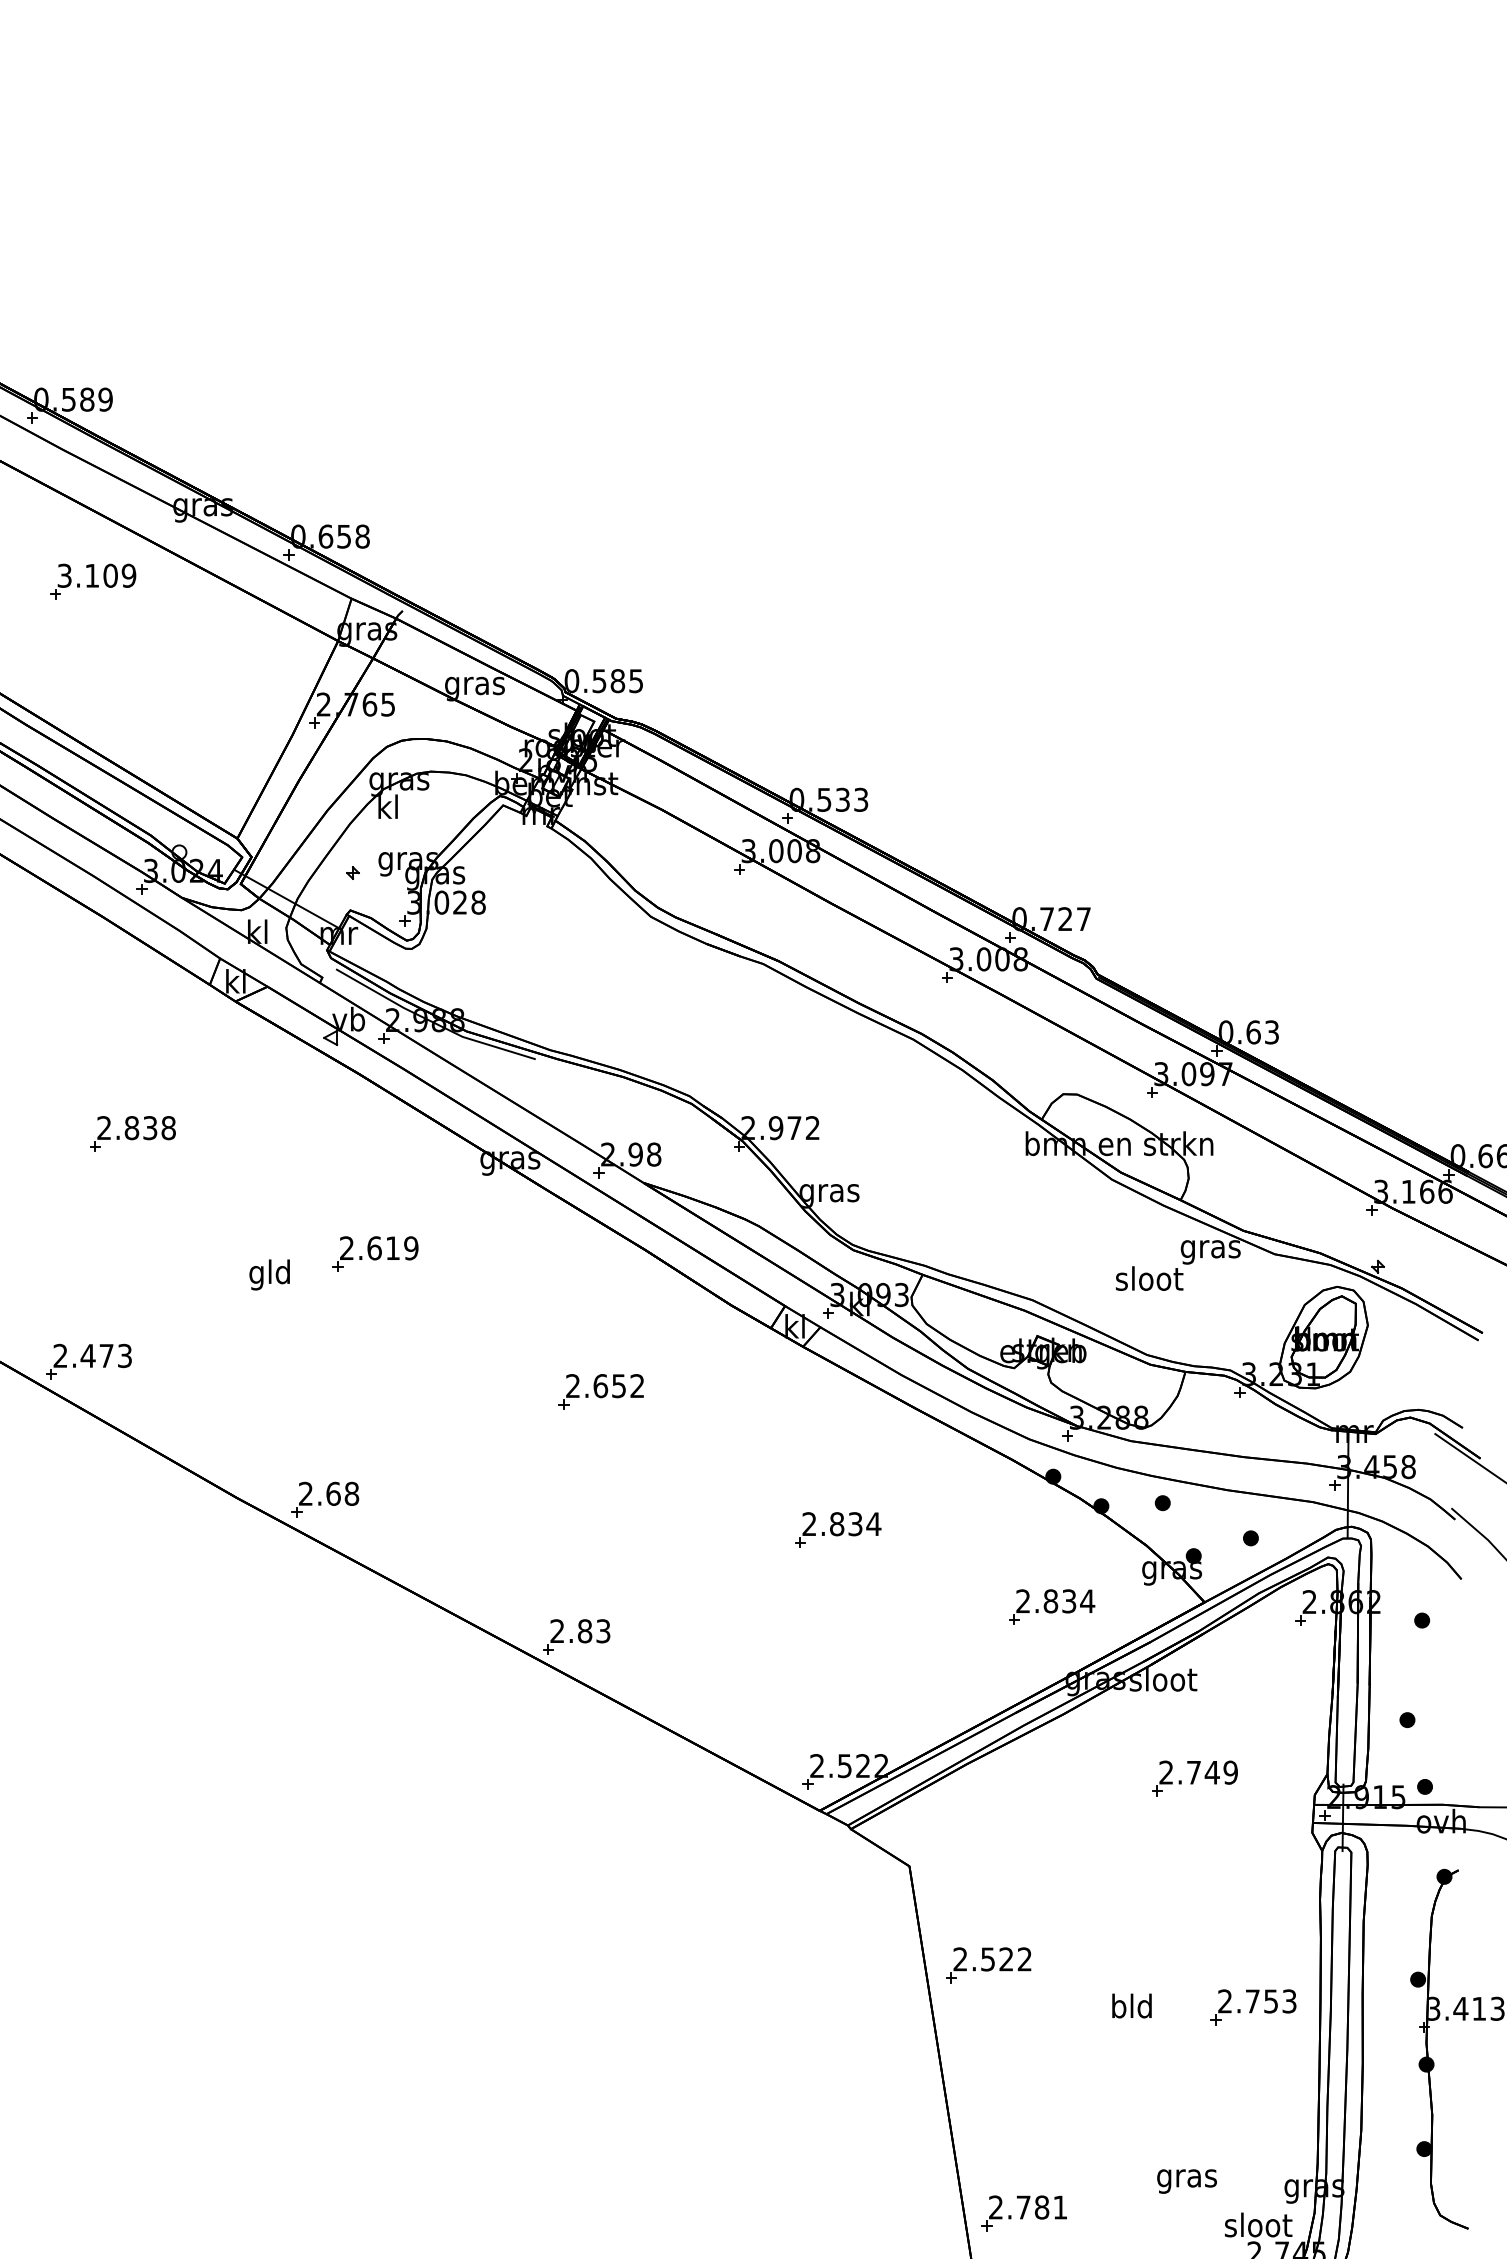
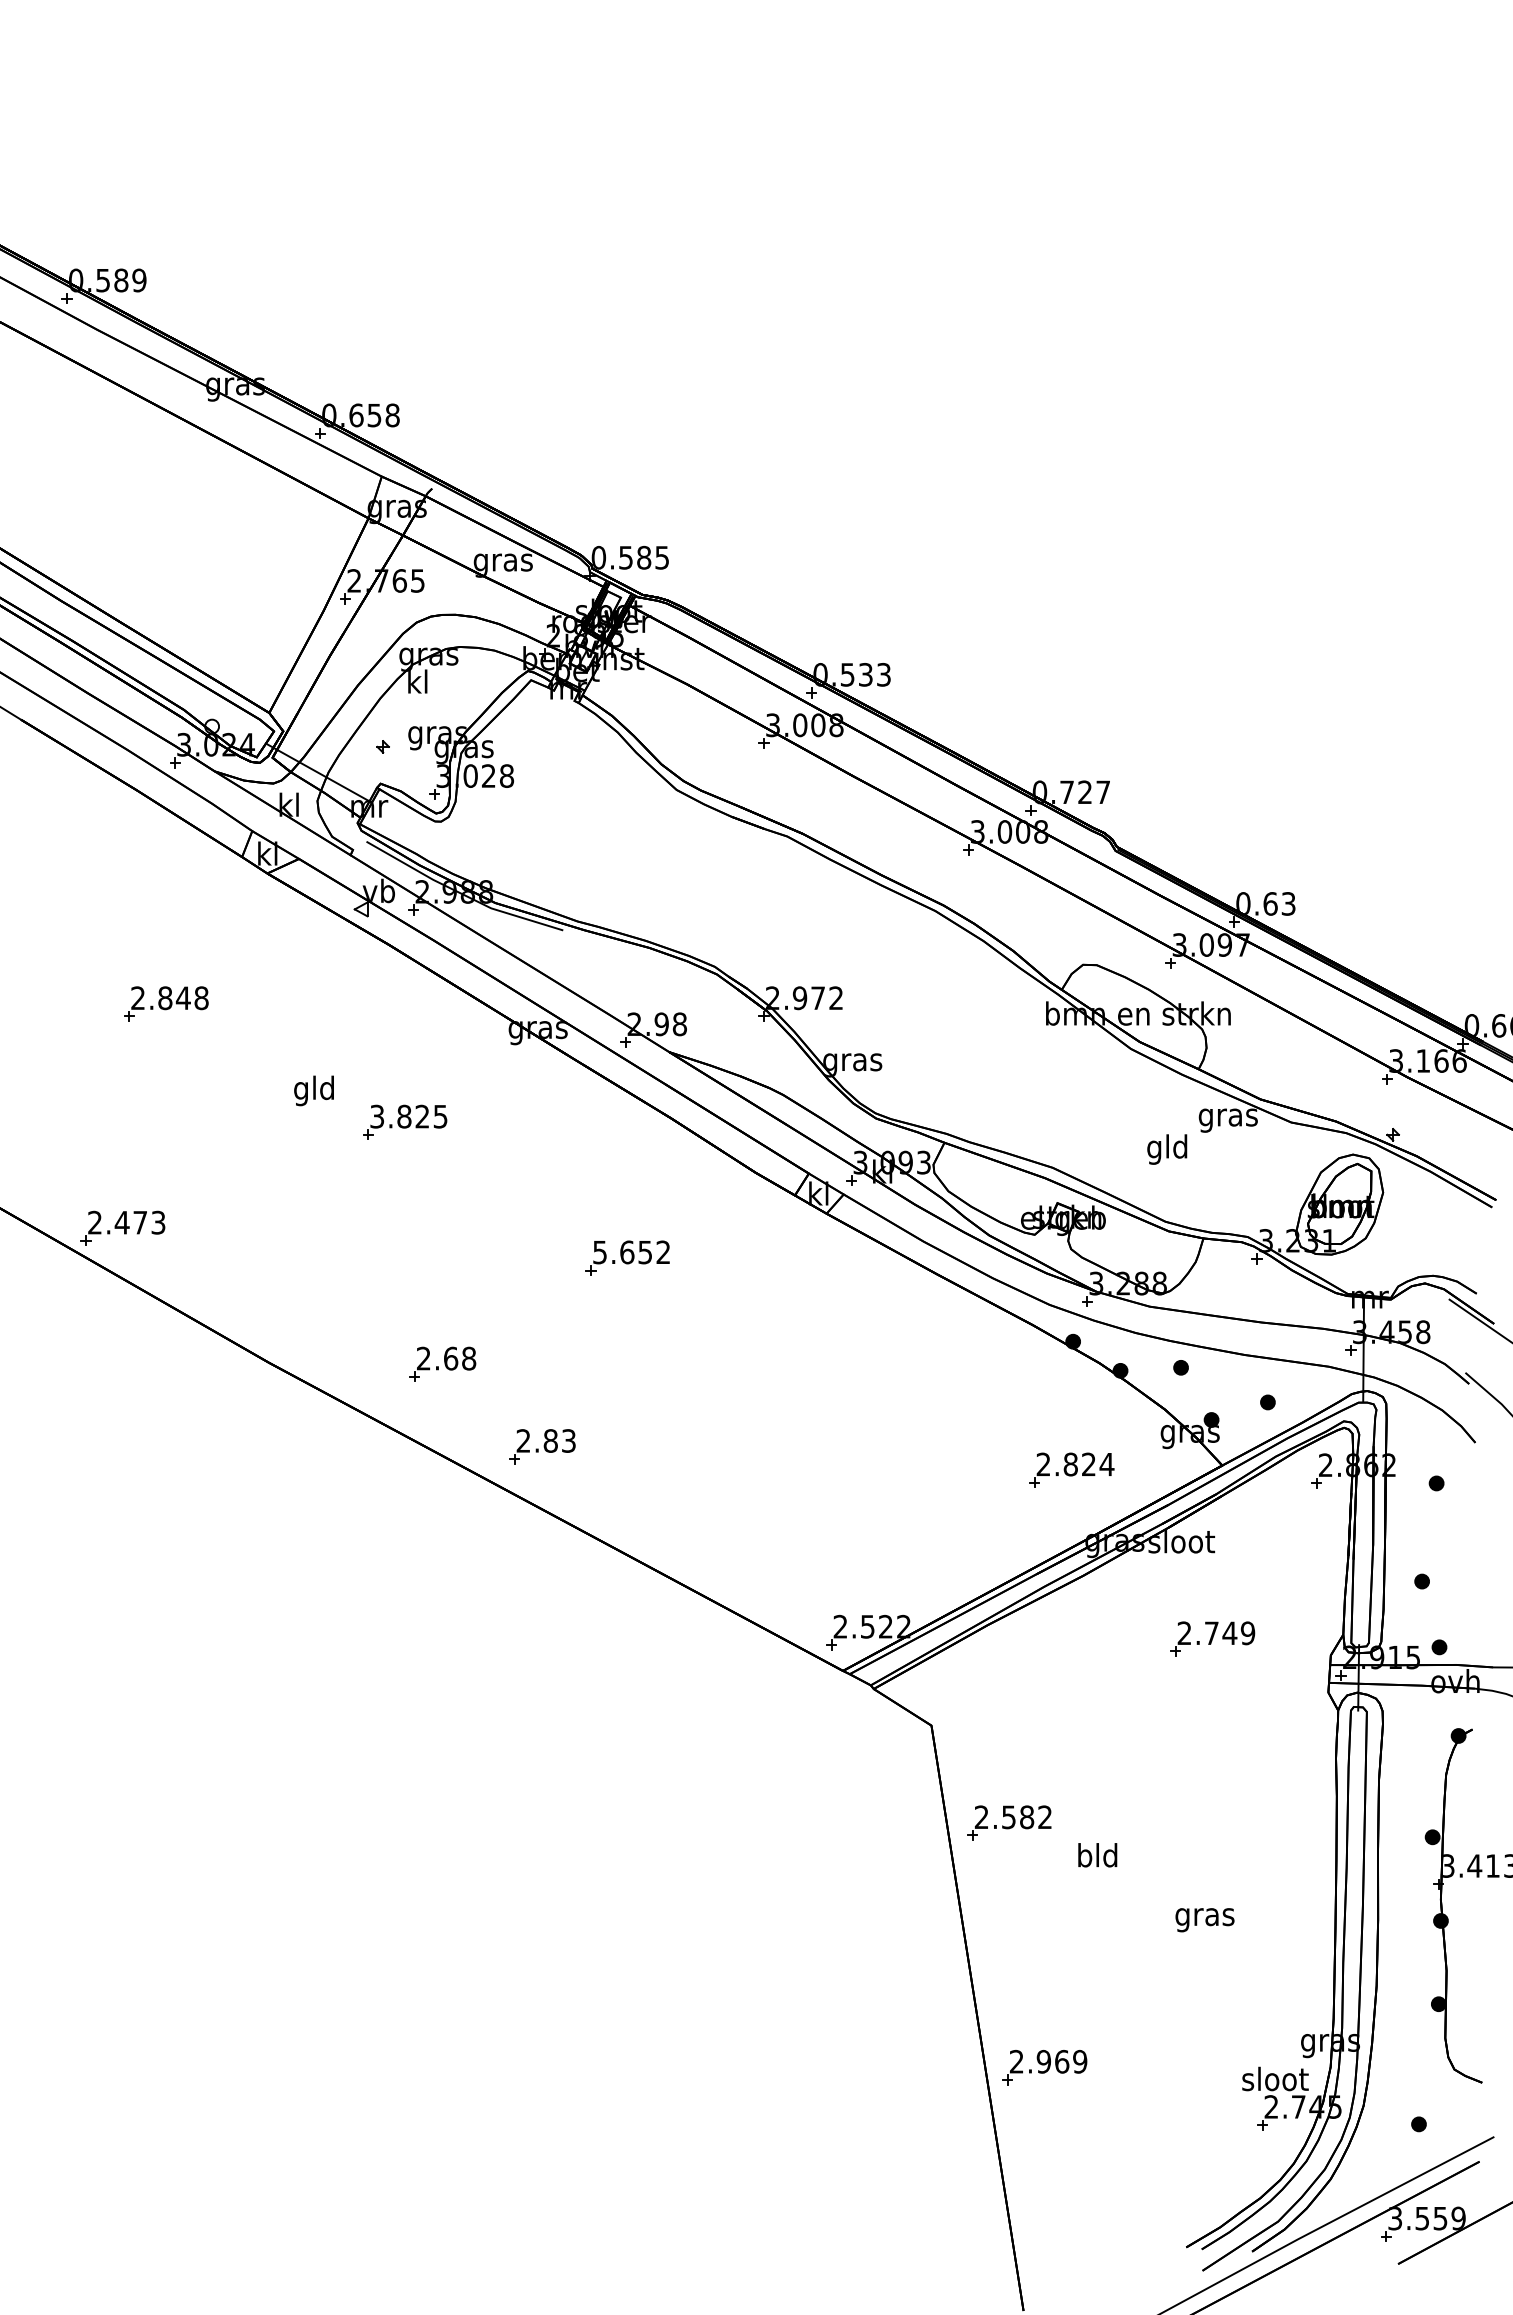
part: (93, 581) -> (127, 459), removed
text: (149, 1128) -> (182, 998), 2.838 -> 2.848
text: (378, 1248) -> (408, 1116), 2.619 -> 3.825
text: (269, 1274) -> (313, 1090), moved
text: (1149, 1281) -> (1167, 1149), sloot -> gld
text: (572, 1386) -> (599, 1252), 2.652 -> 5.652
part: (324, 1498) -> (442, 1363), moved
part: (837, 1529) -> (860, 1393), removed
text: (1068, 1601) -> (1088, 1464), 2.834 -> 2.824
part: (576, 1636) -> (542, 1446), moved
text: (1006, 1959) -> (1027, 1817), 2.522 -> 2.582
text: (1131, 2006) -> (1097, 1855), moved
part: (1253, 2006) -> (1270, 1863), removed
text: (1186, 2181) -> (1204, 1920), moved
text: (1041, 2207) -> (1061, 2061), 2.781 -> 2.969

